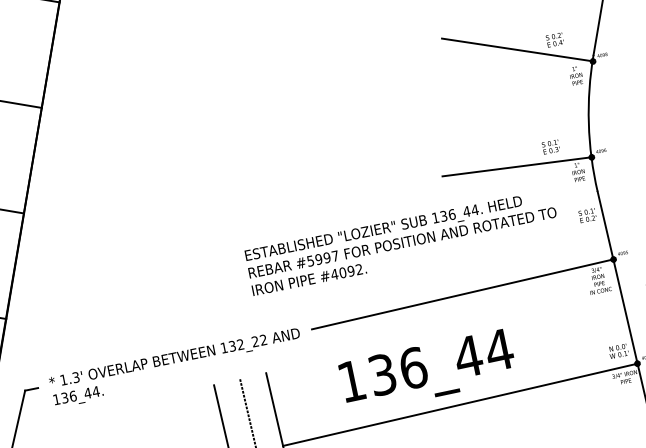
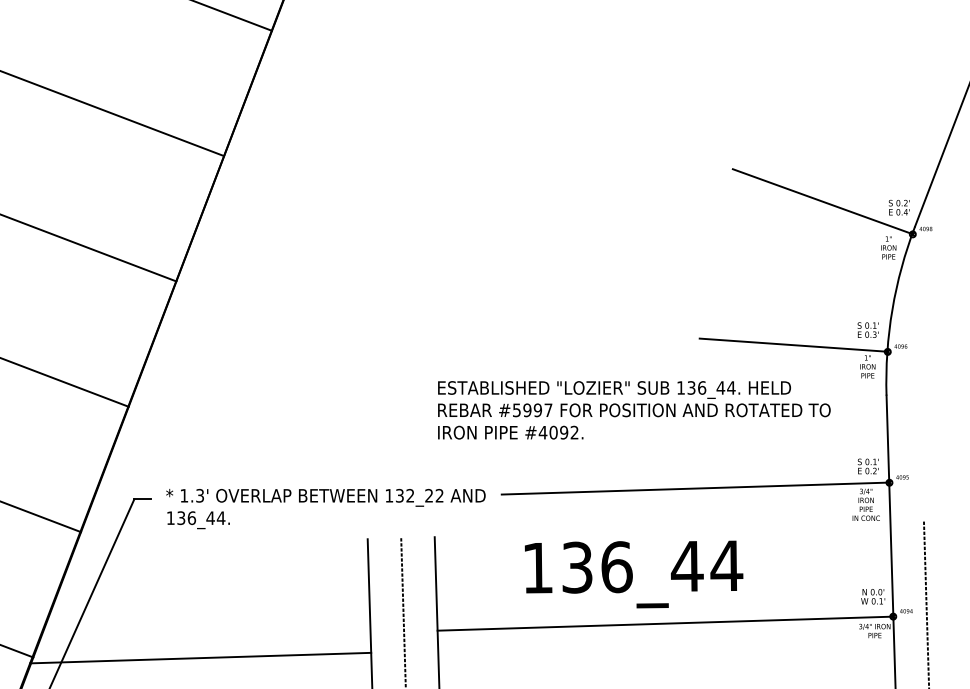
text: (554, 40) -> (898, 207), moved
text: (550, 146) -> (867, 329), moved
text: (586, 215) -> (867, 466), moved

